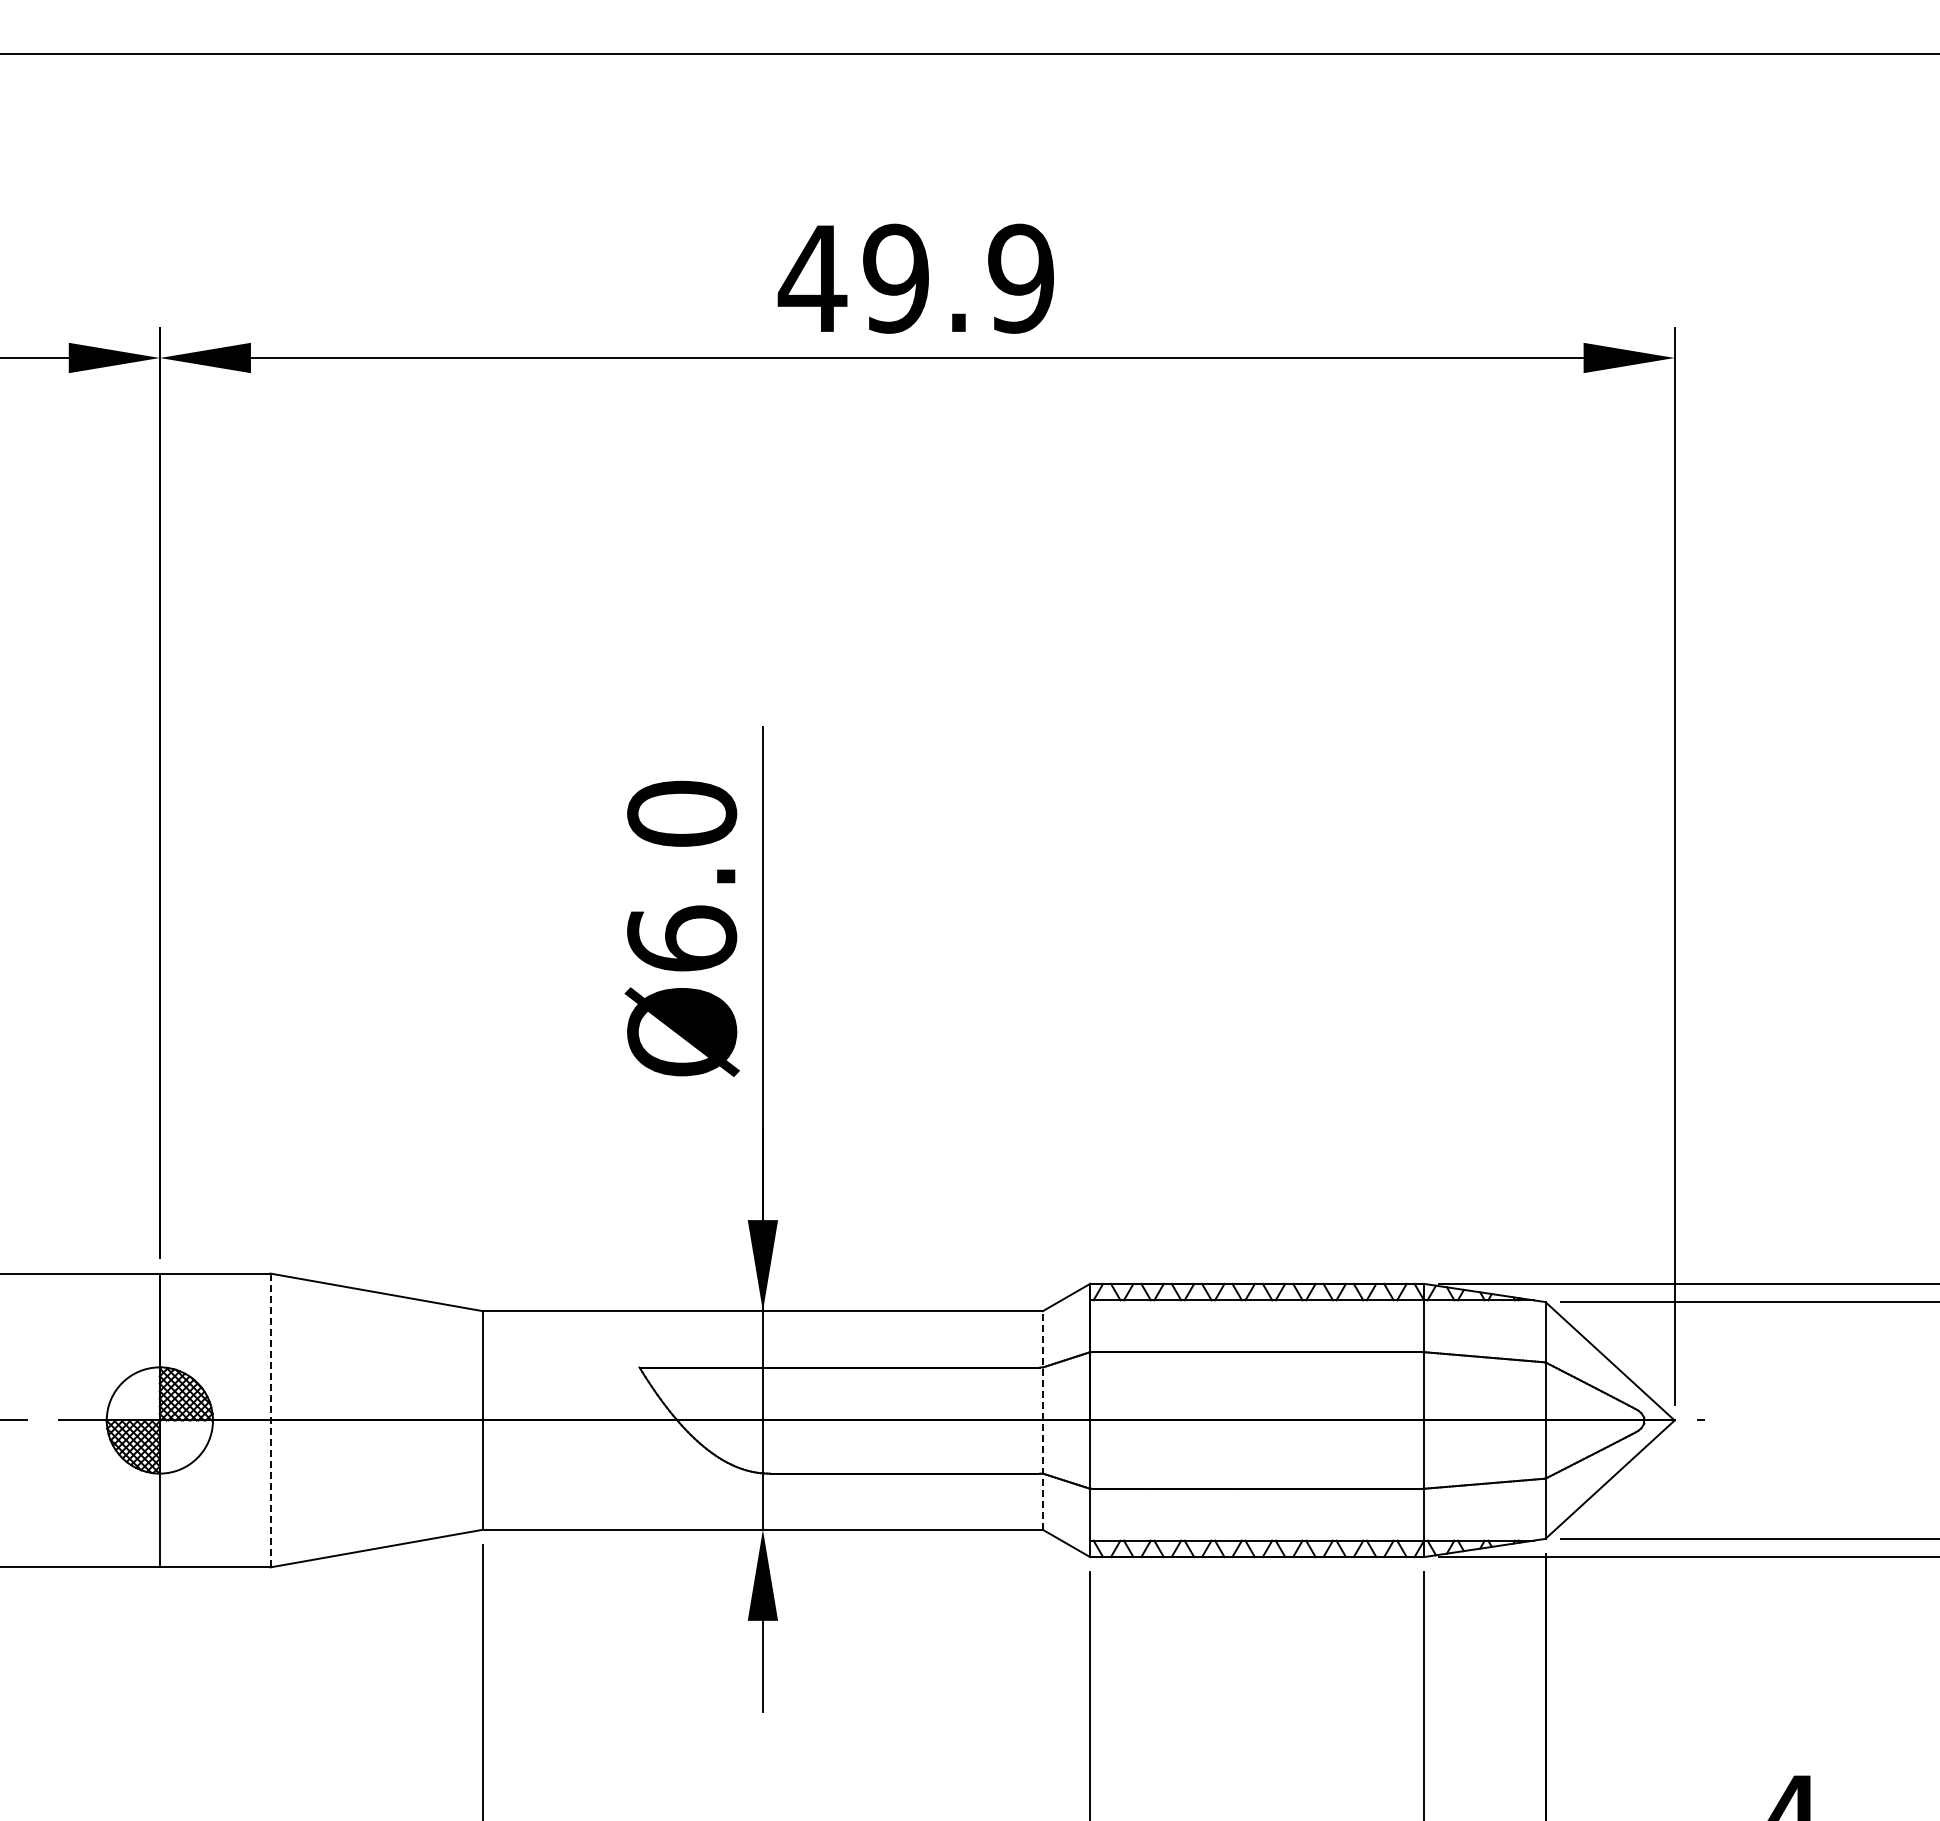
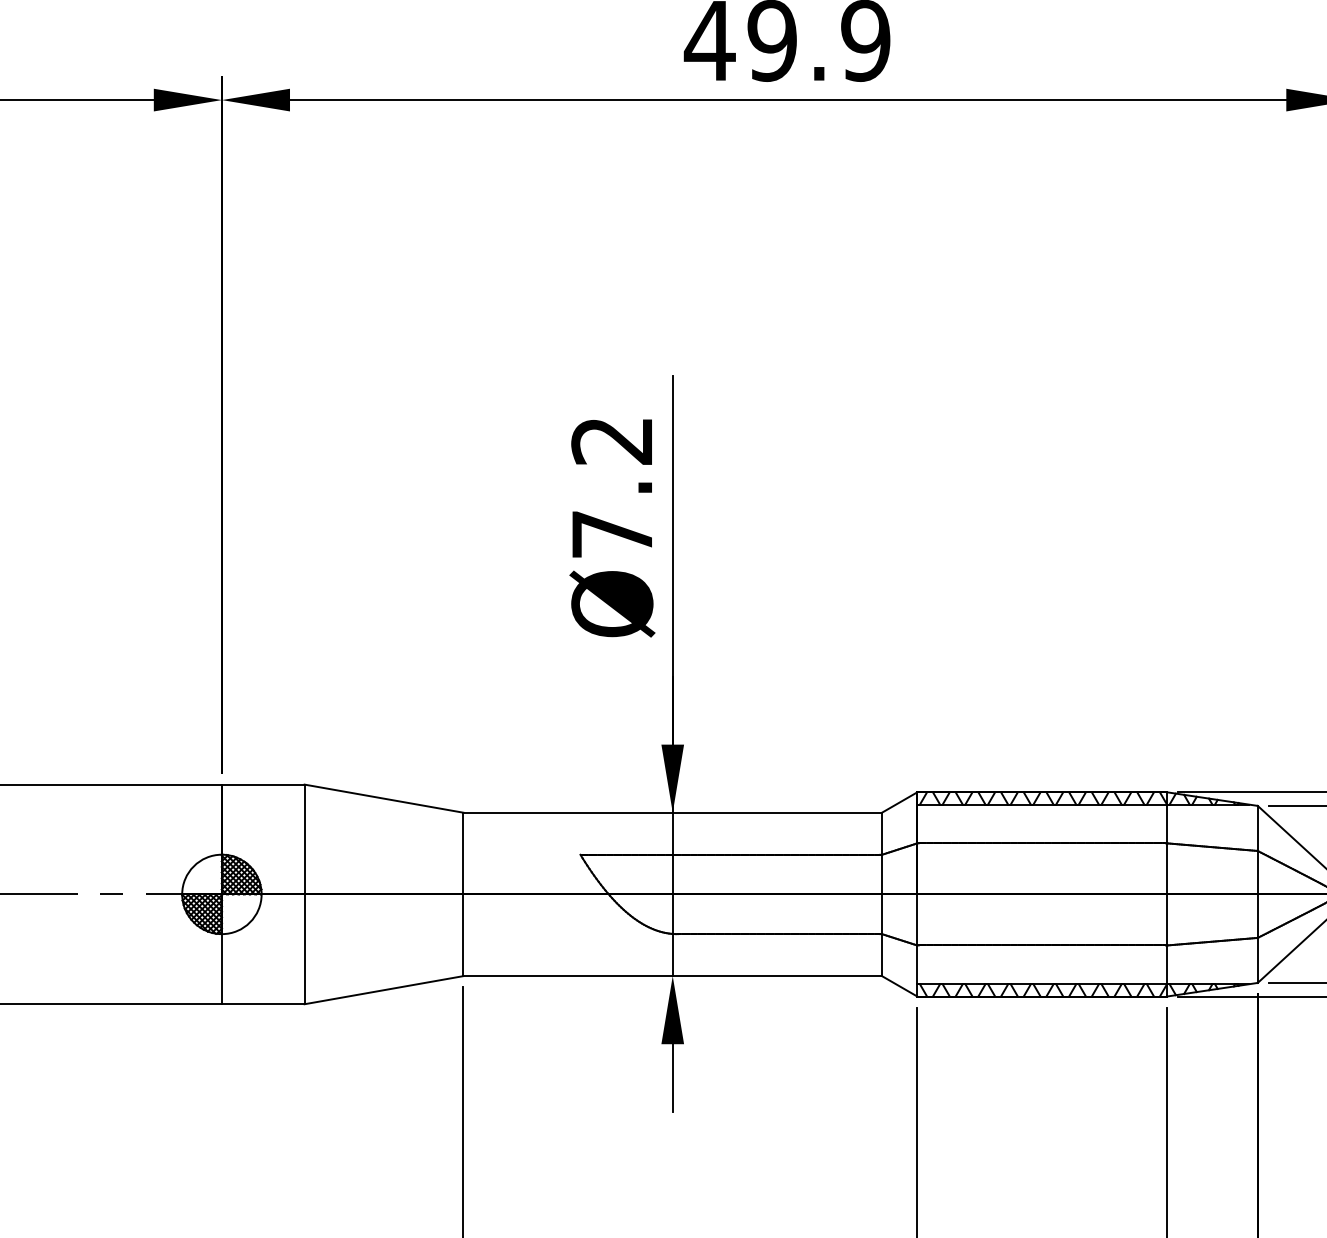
text: (682, 875) -> (612, 486), Ø6.0 -> Ø7.2
line: (1042, 1419) -> (881, 893), dashed -> solid
line: (270, 1420) -> (304, 894), dashed -> solid

